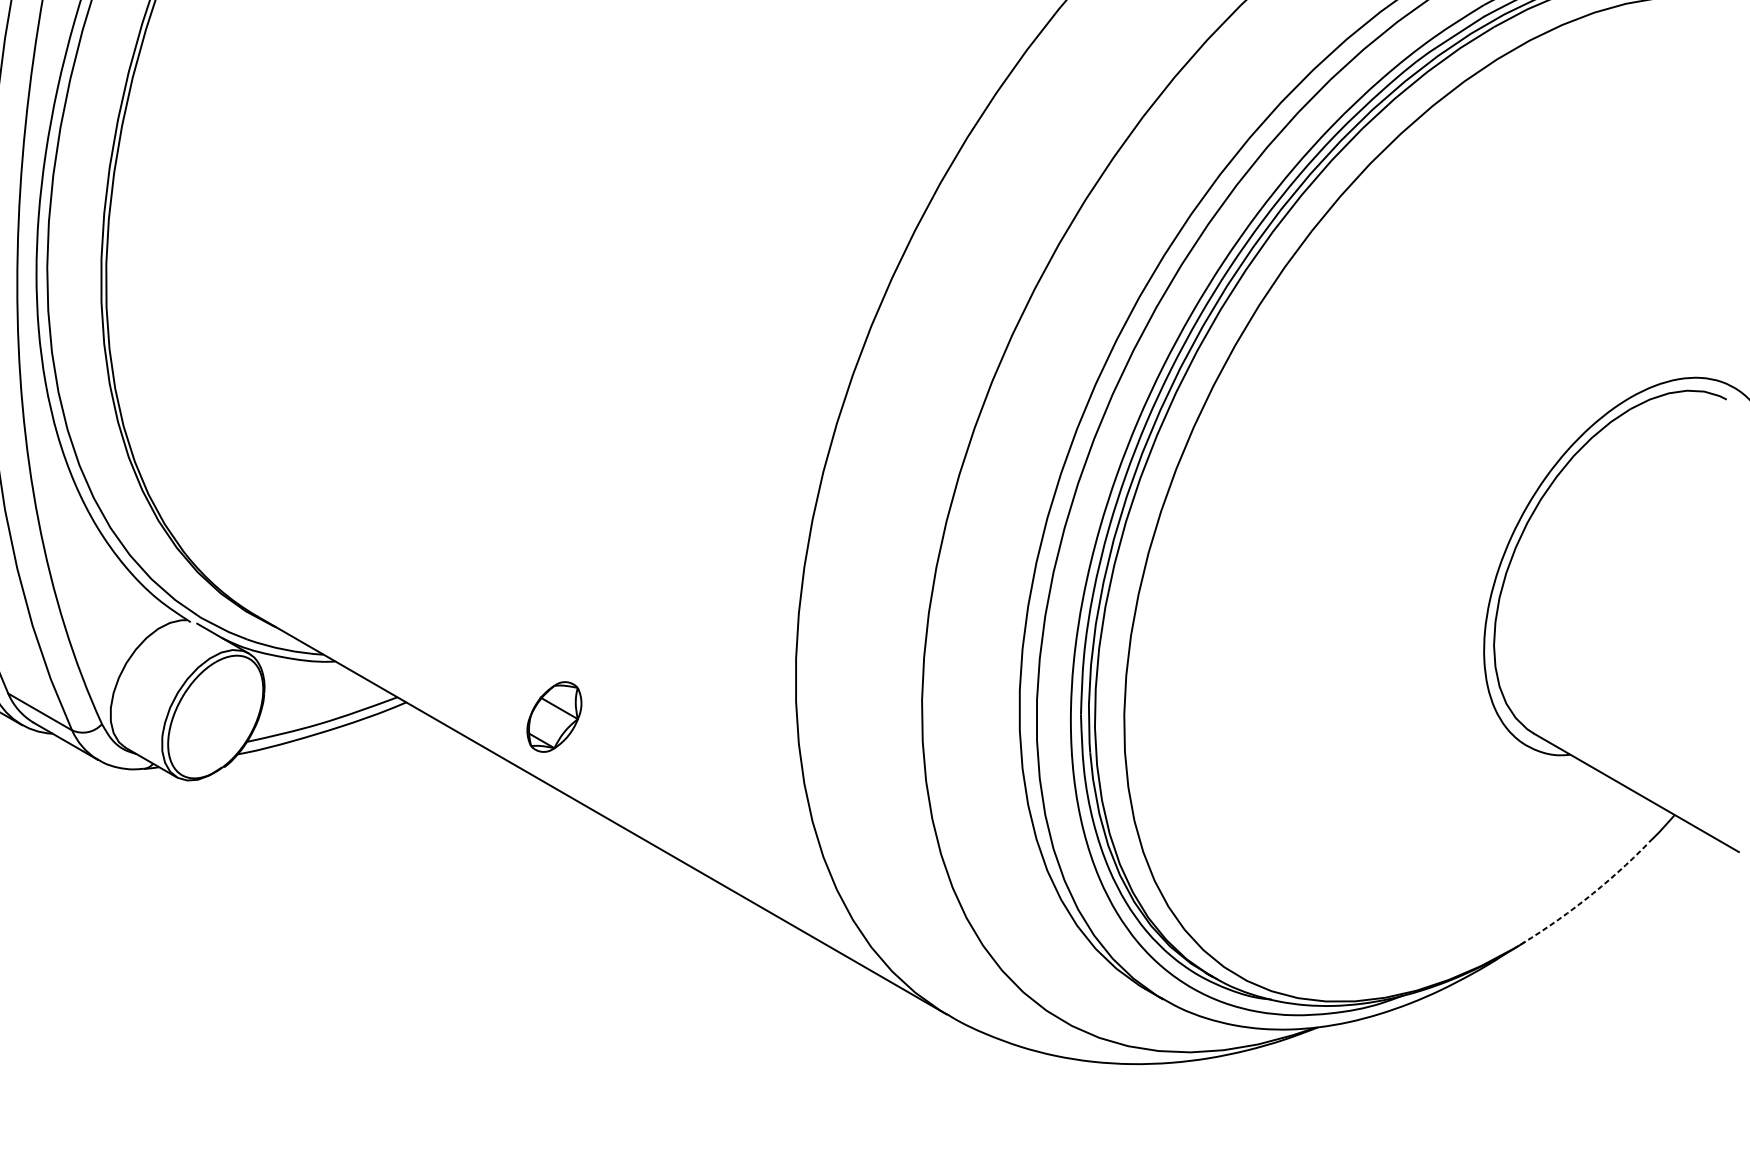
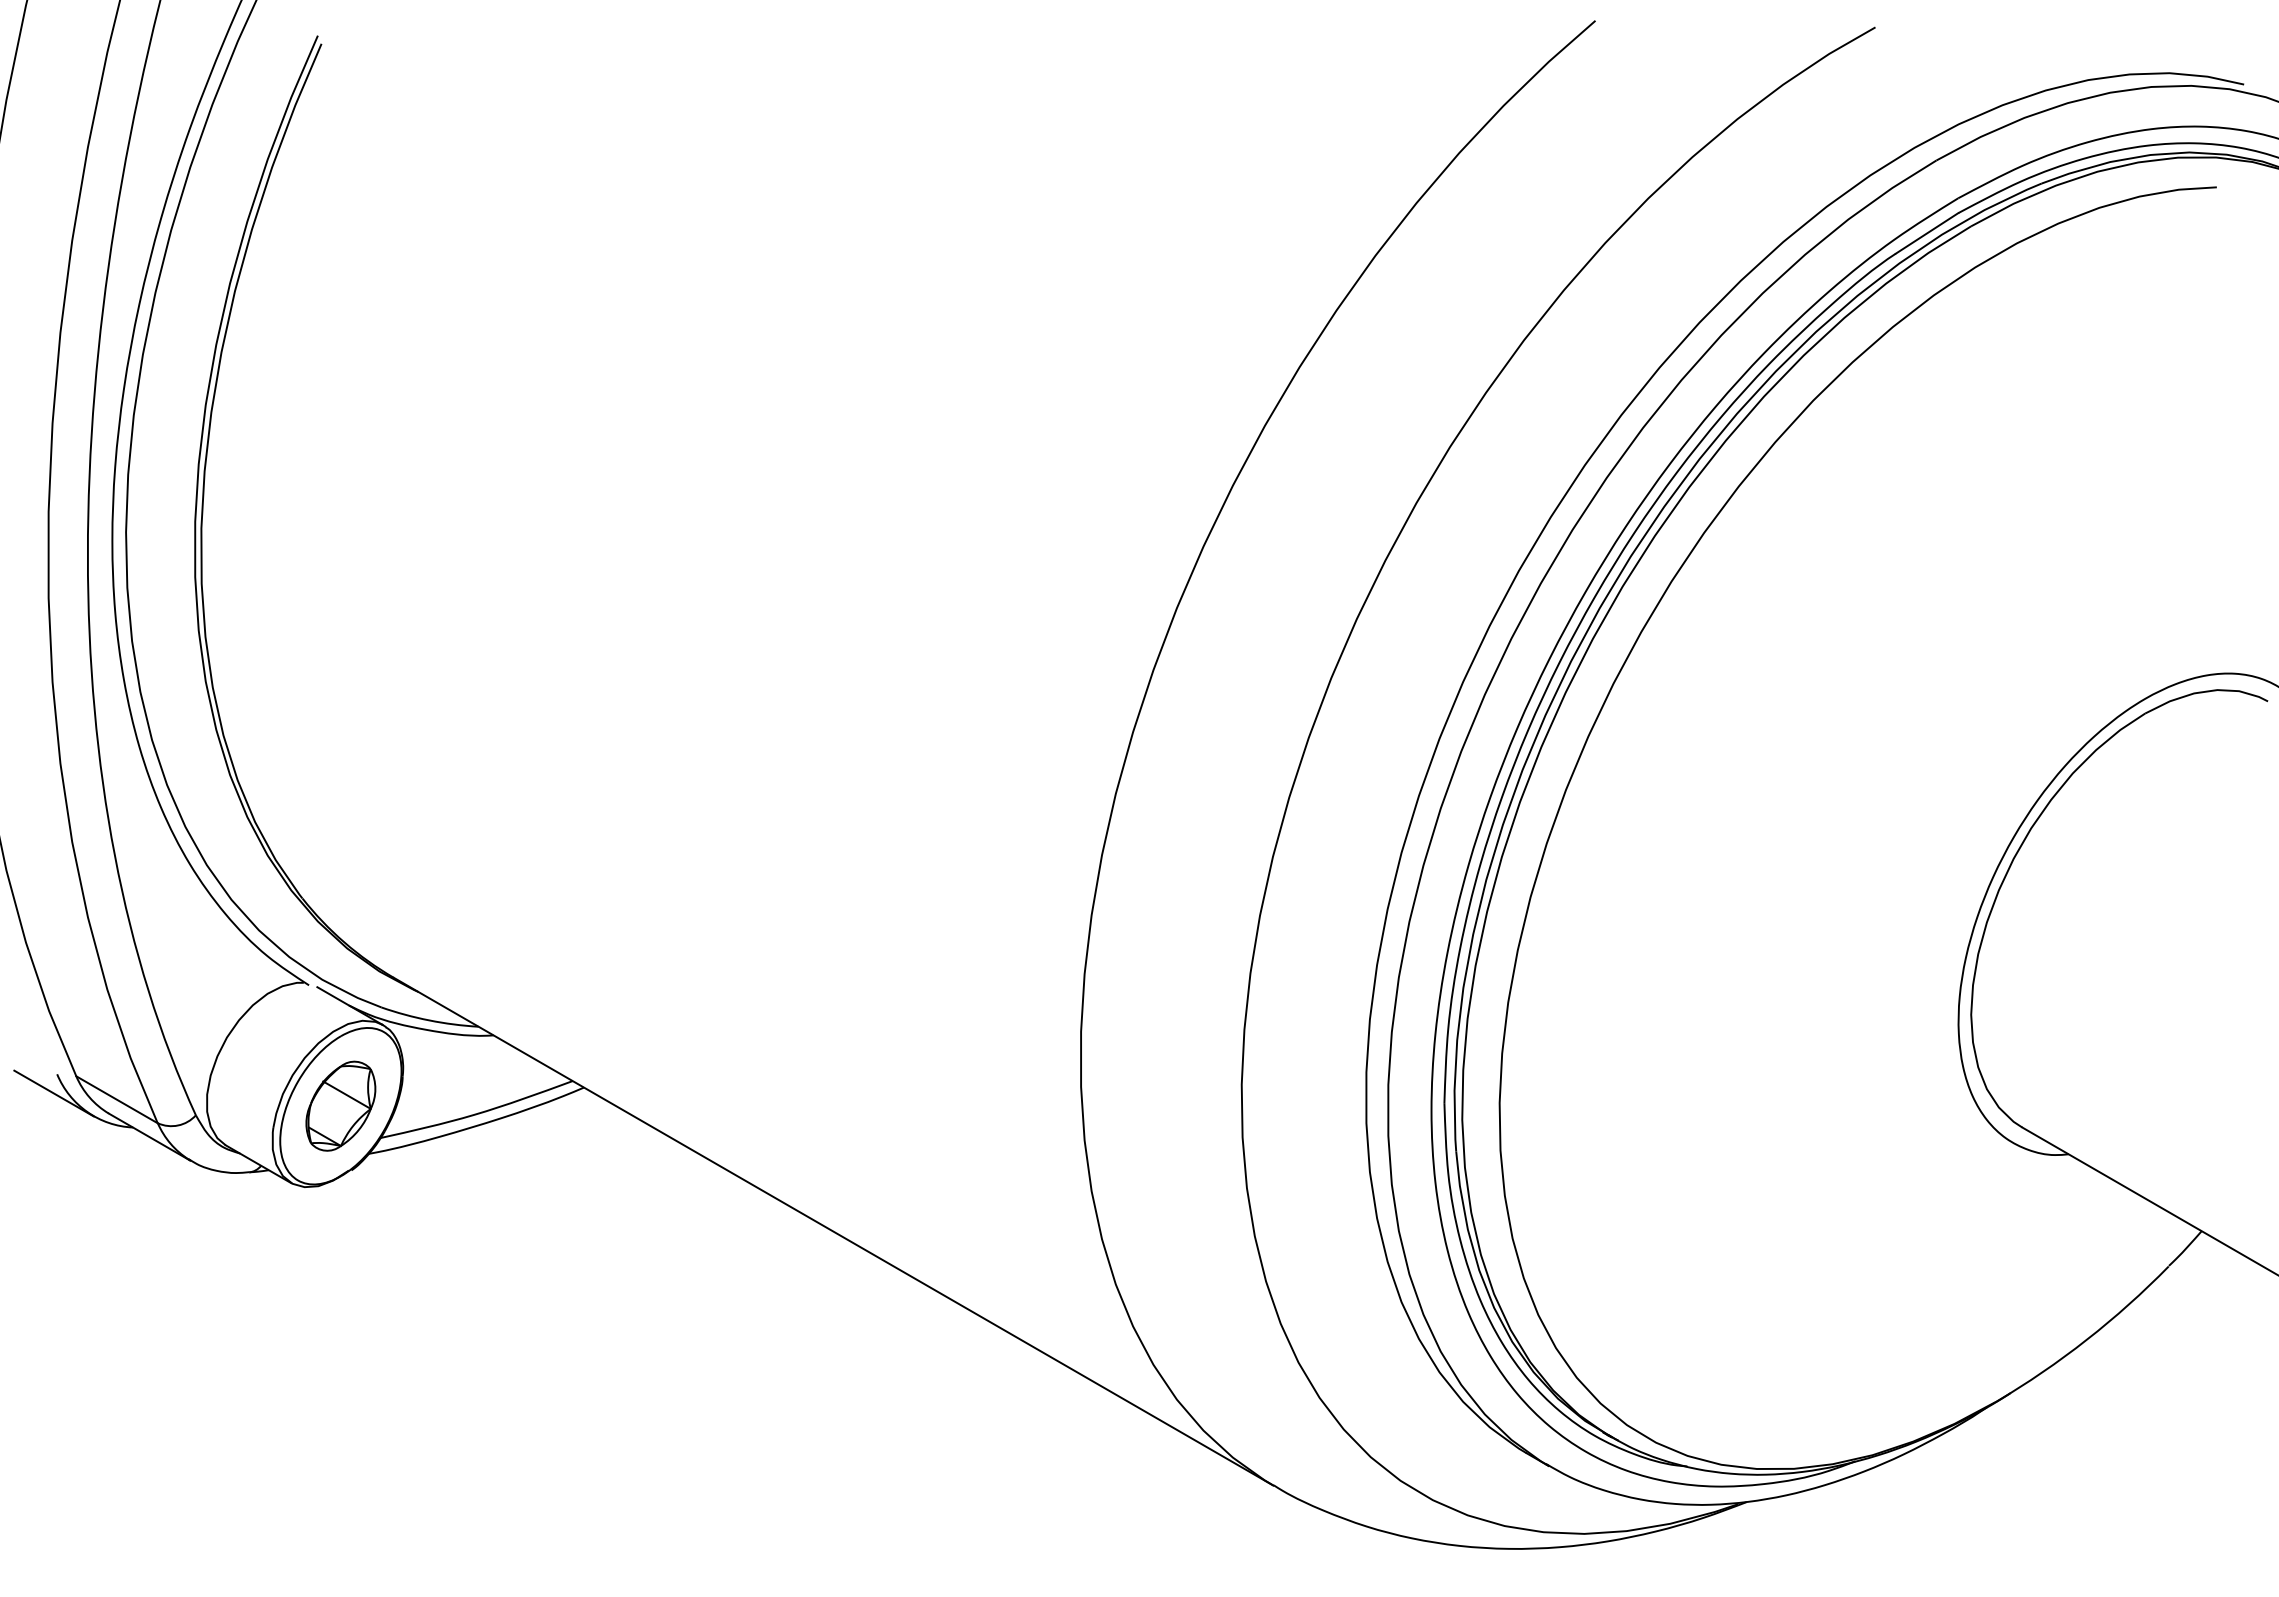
part: (554, 716) -> (340, 1105), moved
arc: (1584, 899) -> (2086, 1339), dashed -> solid

